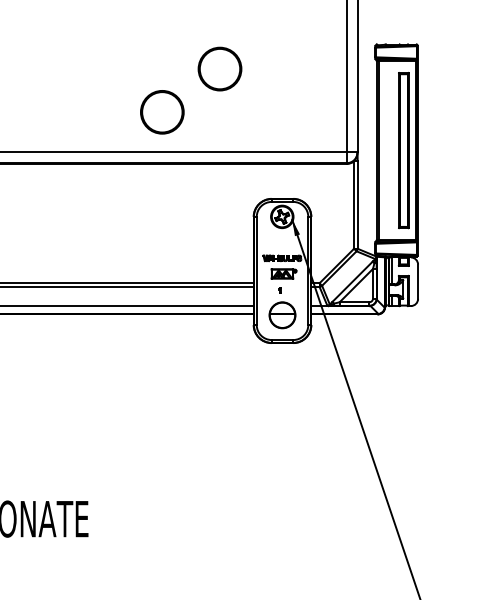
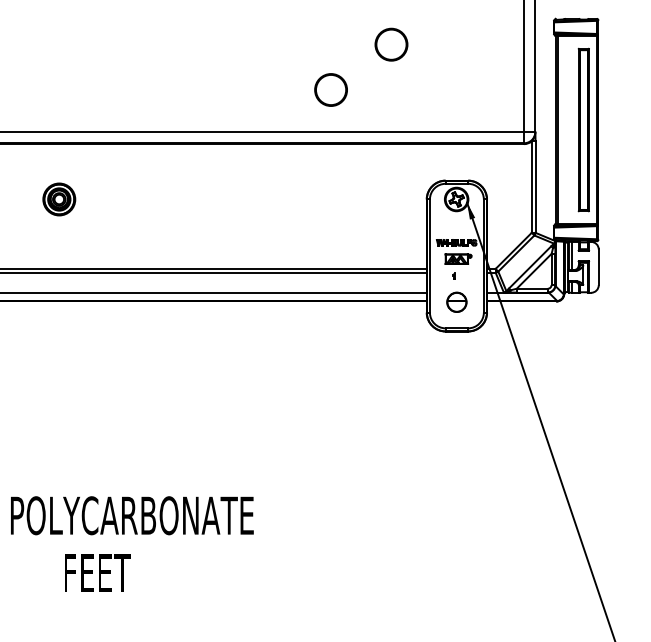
part: (220, 68) -> (391, 44), size x0.71
circle: (161, 111) -> (330, 89), size x0.71
part: (282, 314) -> (456, 301), size x0.71

